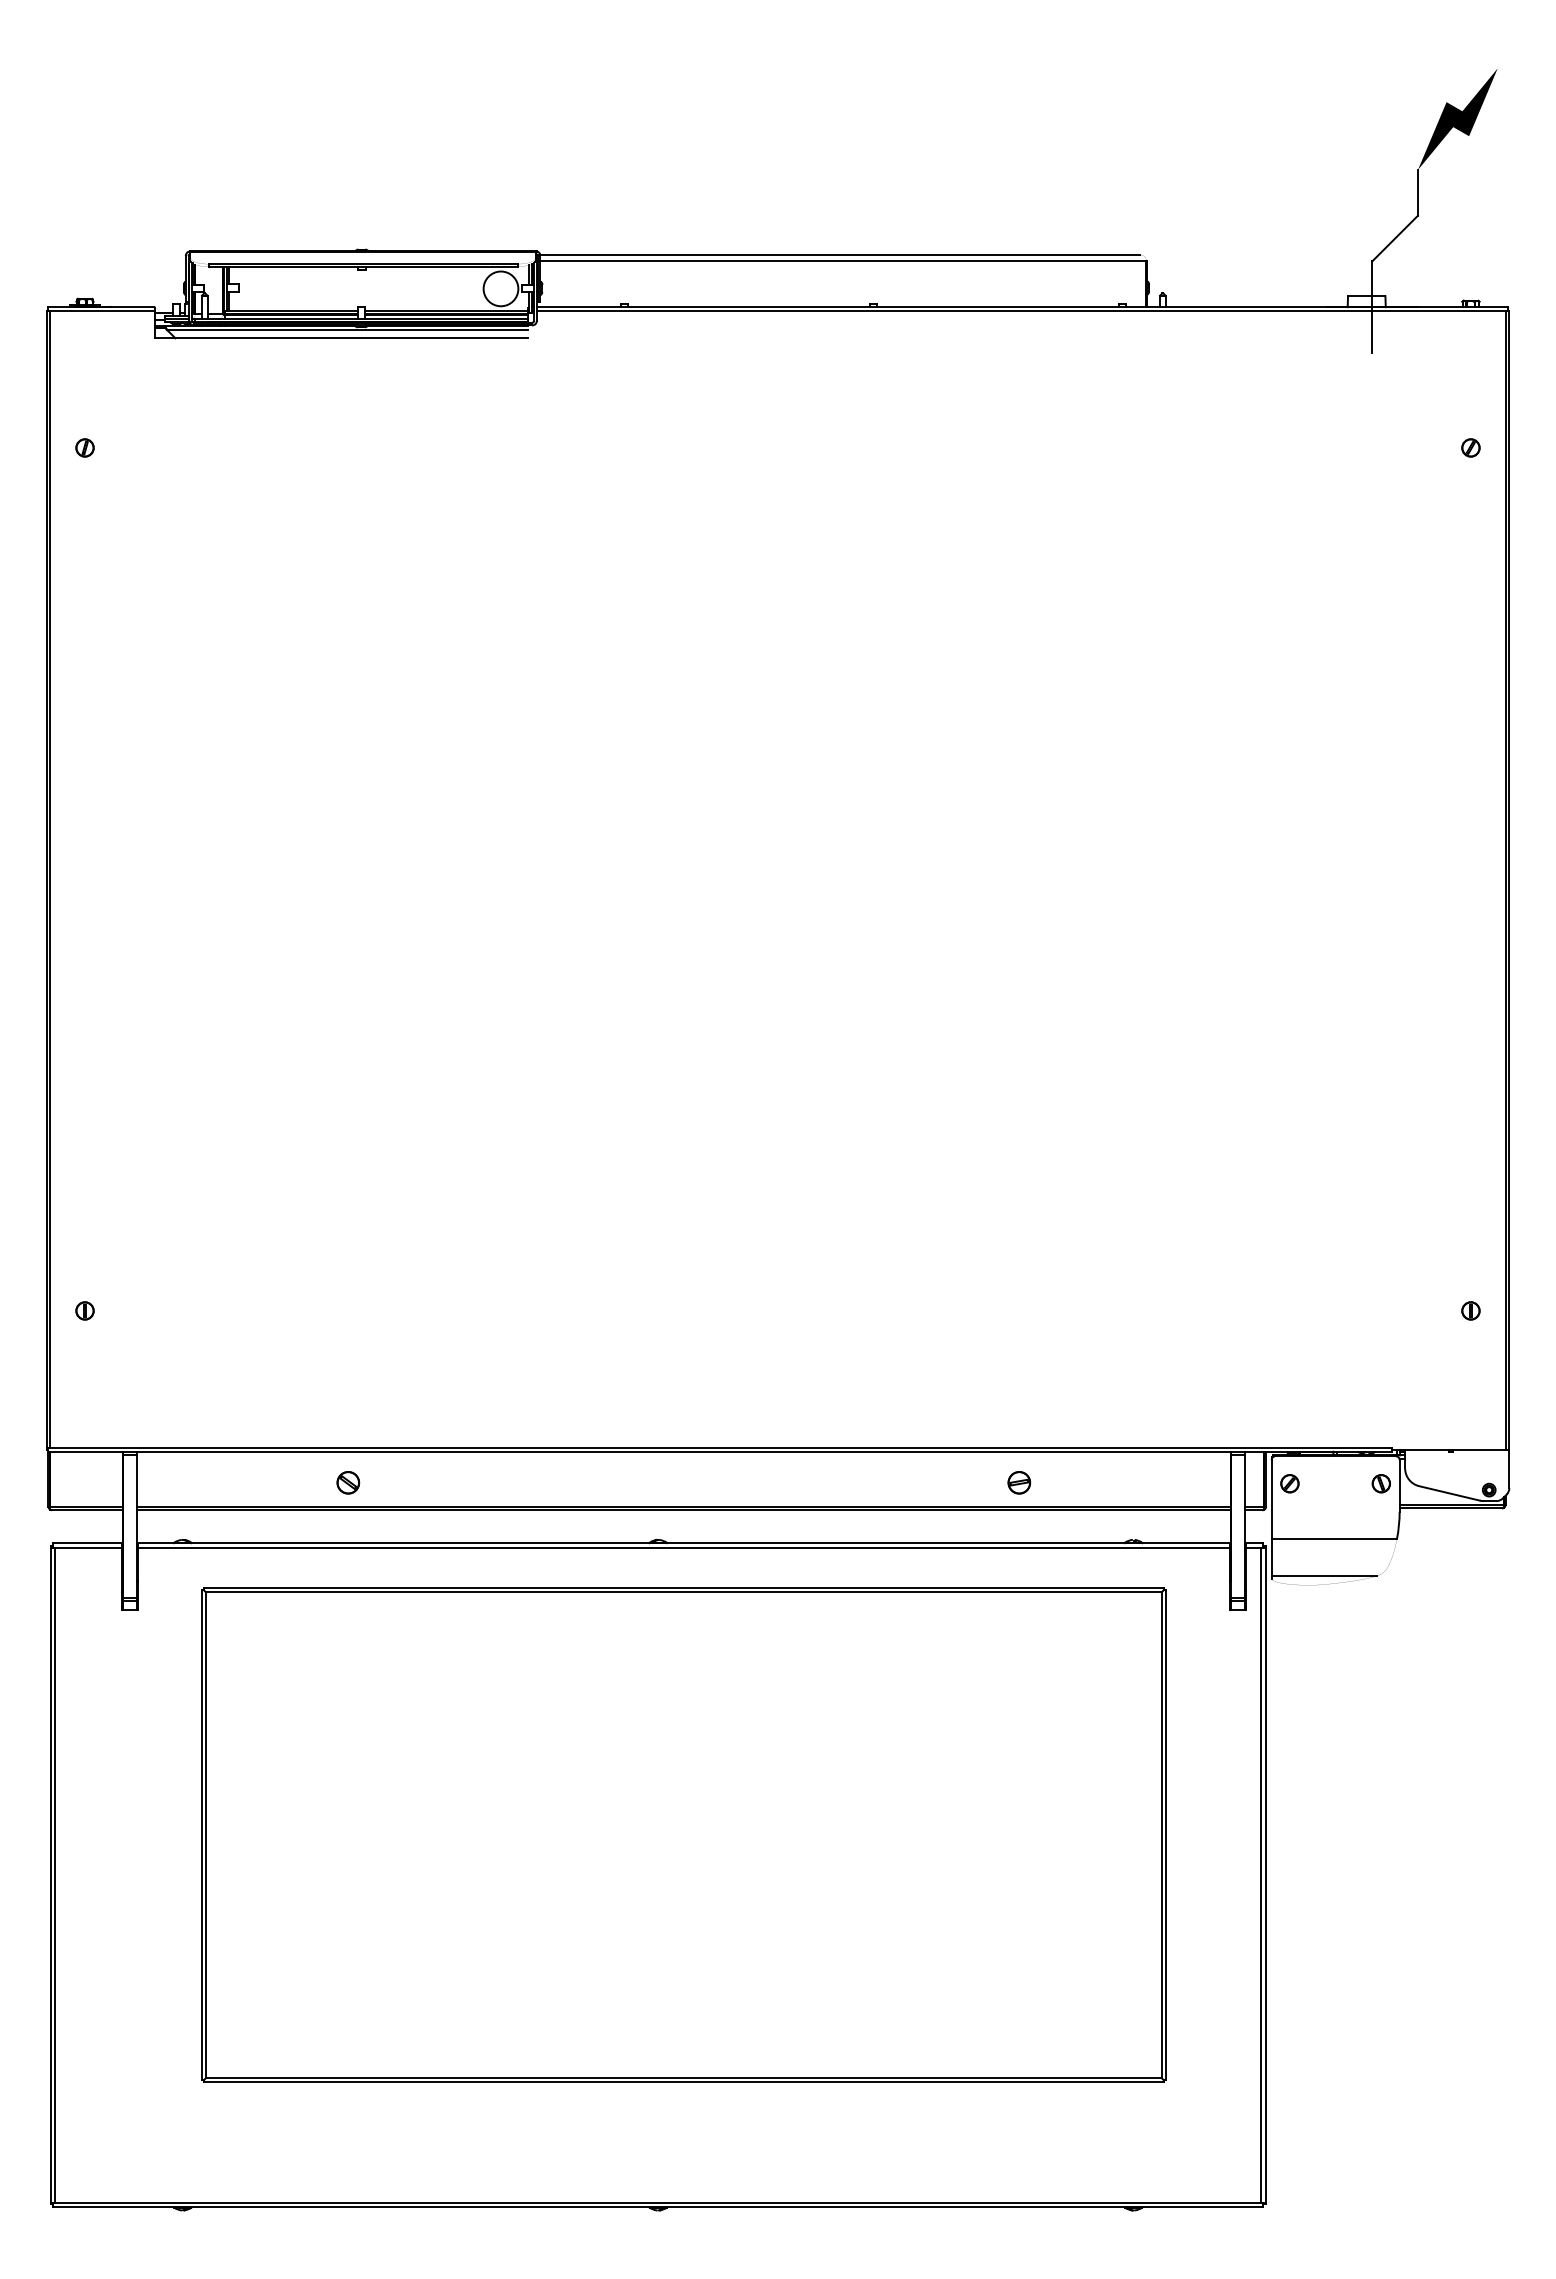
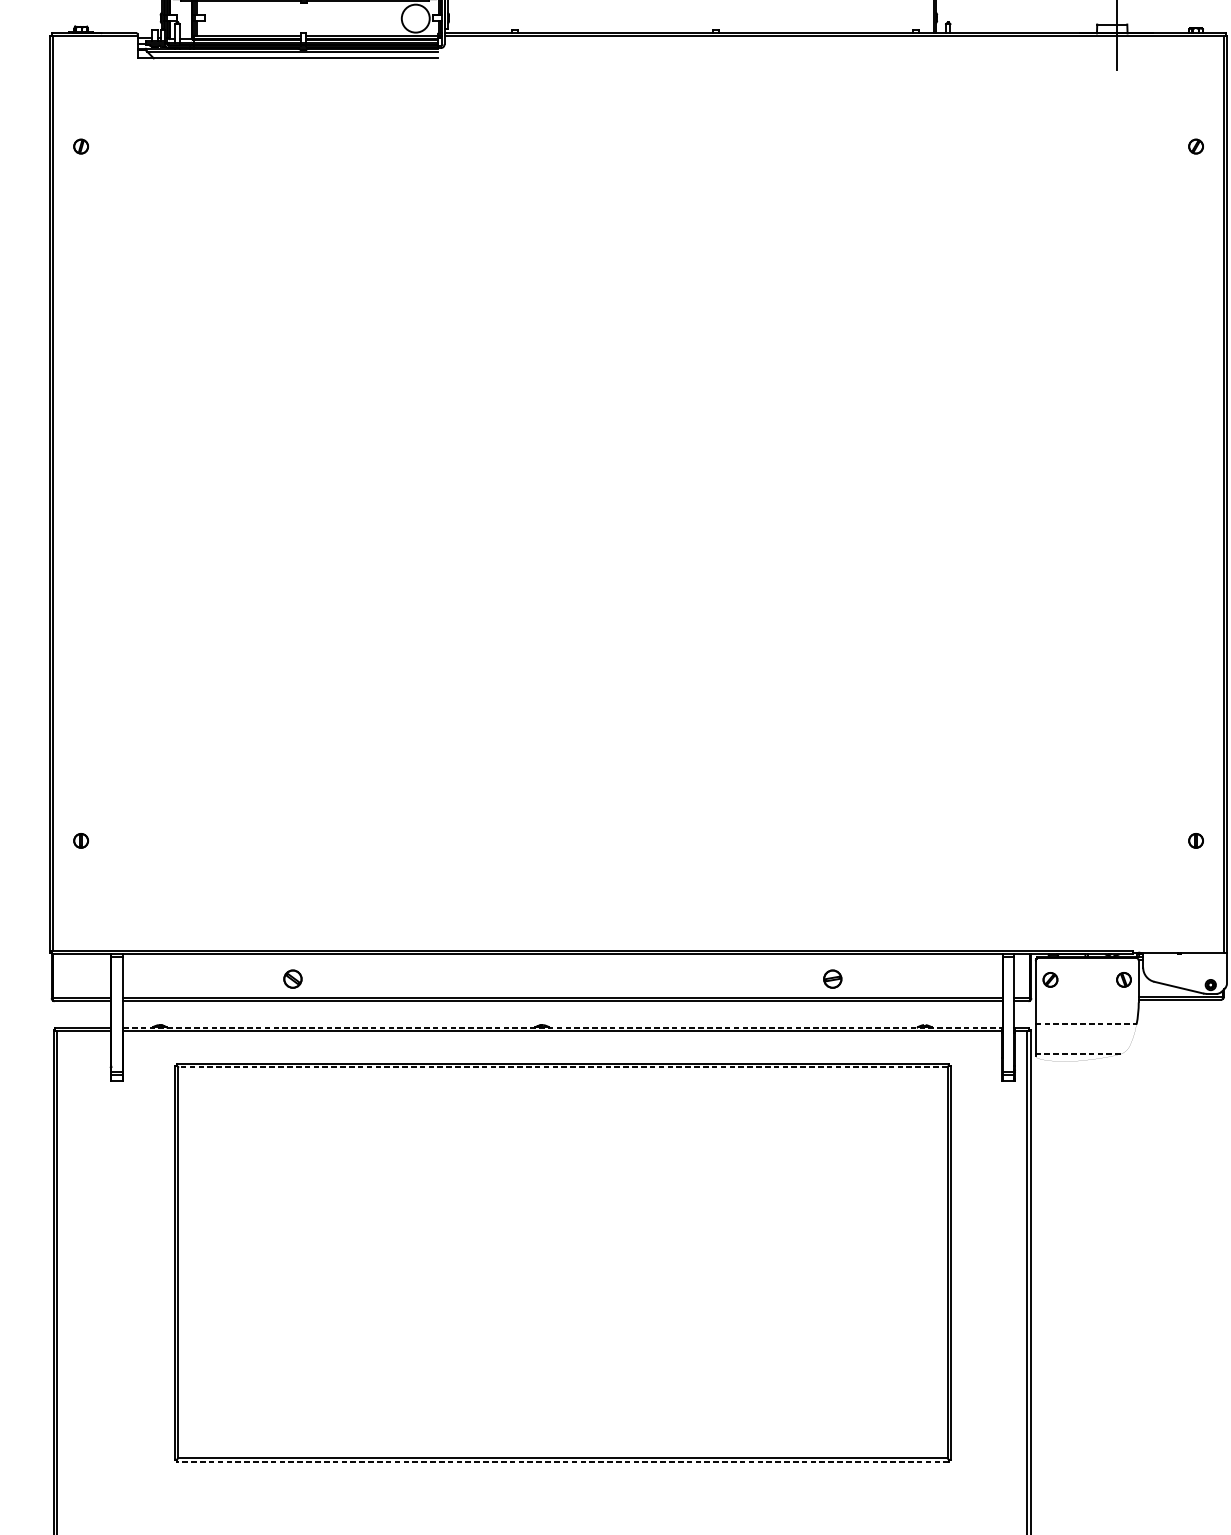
line: (1334, 1539) -> (1086, 1024), solid -> dashed
line: (683, 1543) -> (562, 1027), solid -> dashed
line: (1324, 1576) -> (1078, 1054), solid -> dashed
line: (683, 1592) -> (562, 1067), solid -> dashed
line: (683, 2082) -> (562, 1461), solid -> dashed

